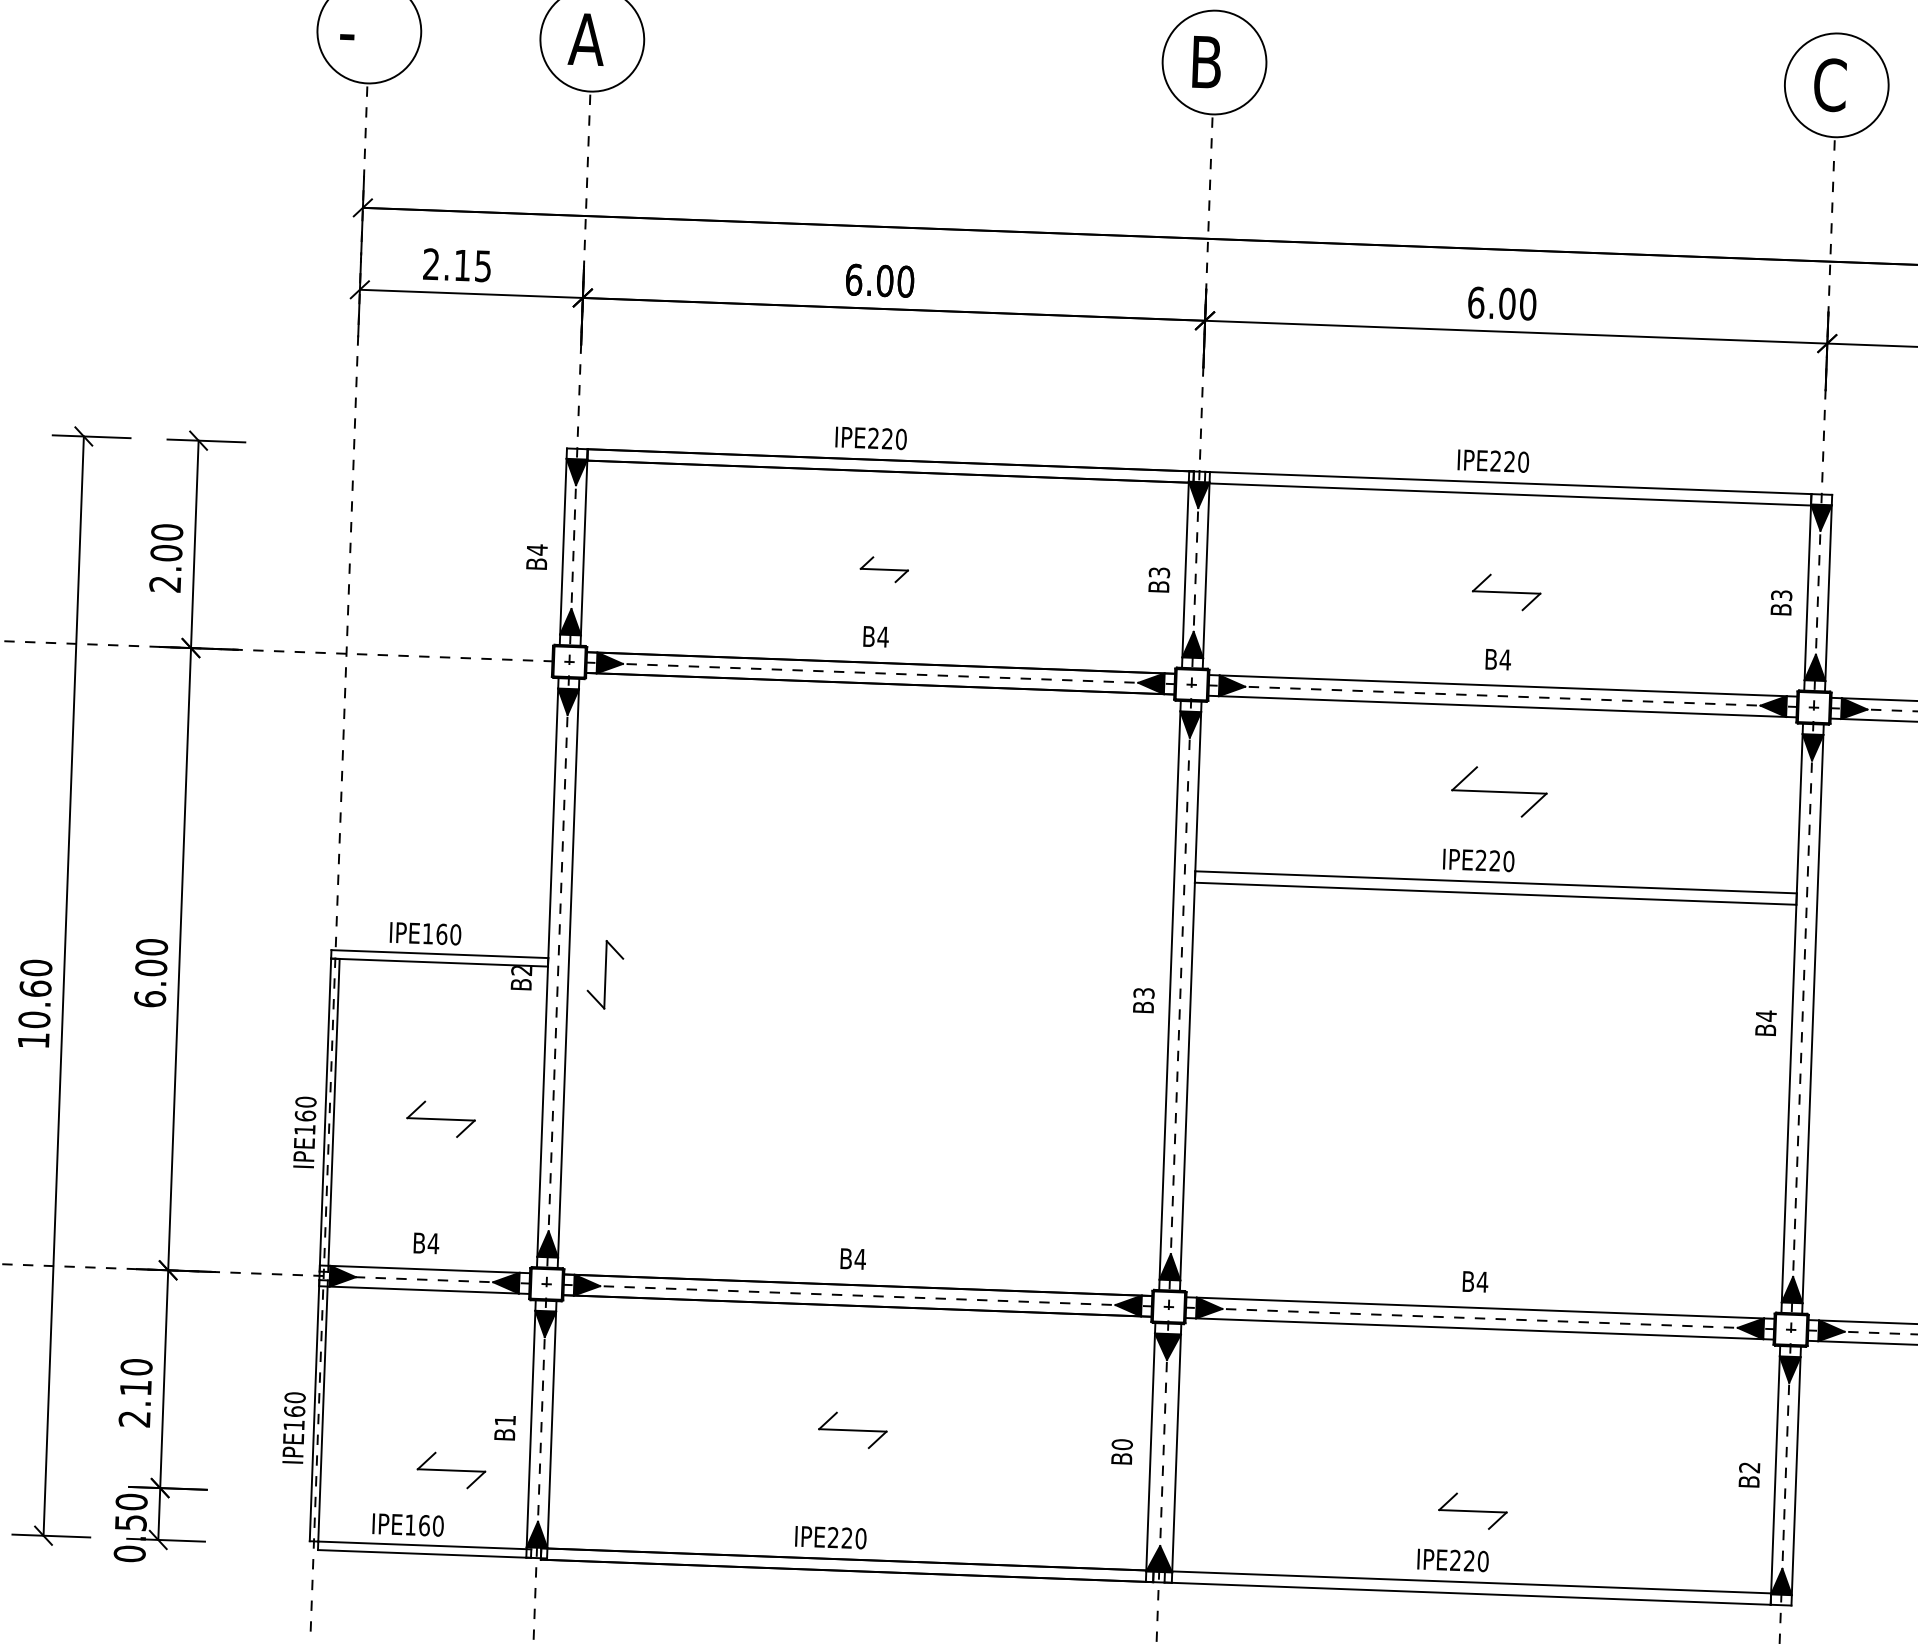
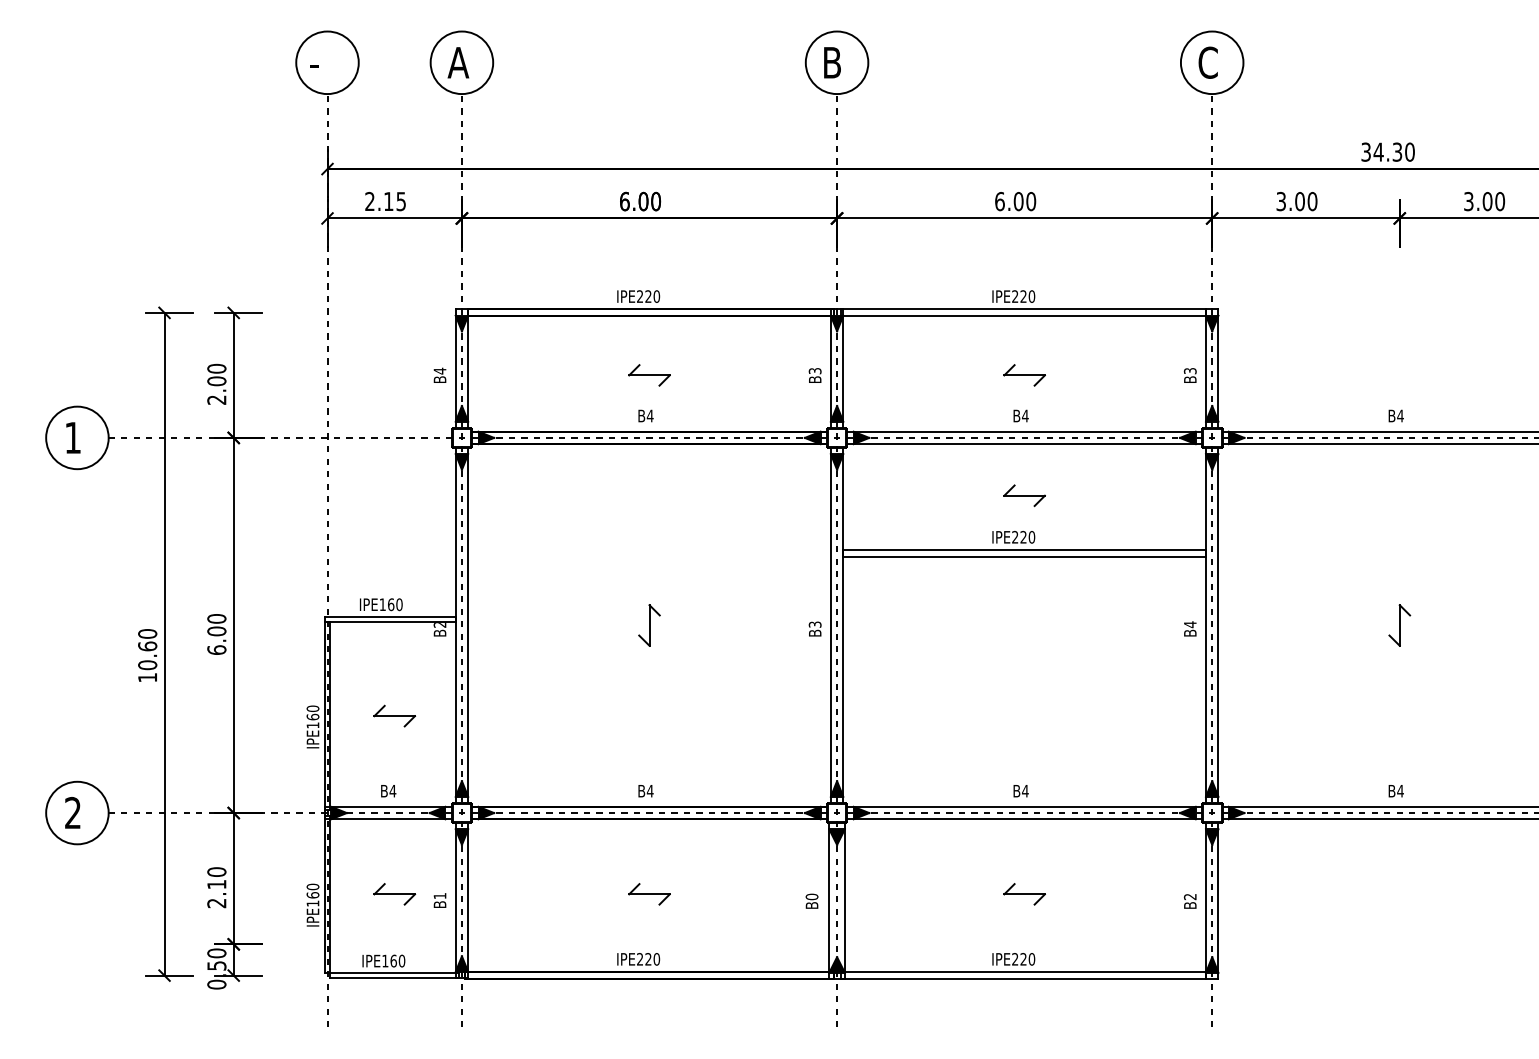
part: (884, 569) -> (649, 375), size x1.43
part: (1499, 791) -> (1024, 495), size x0.71
part: (605, 974) -> (649, 625), moved
part: (451, 1470) -> (394, 894), moved
part: (1472, 1511) -> (1024, 894), moved

